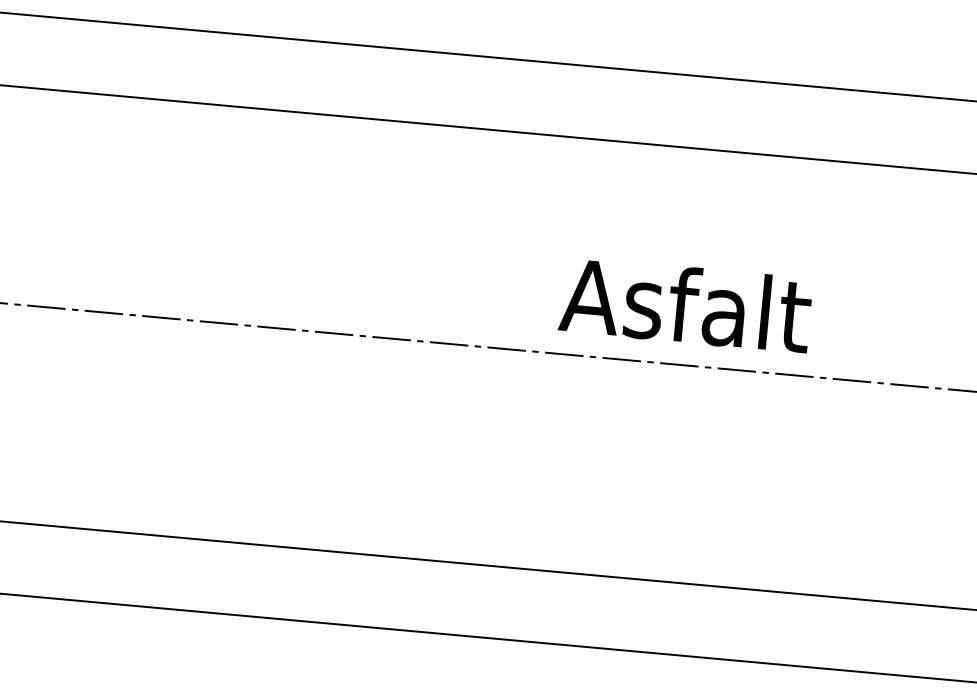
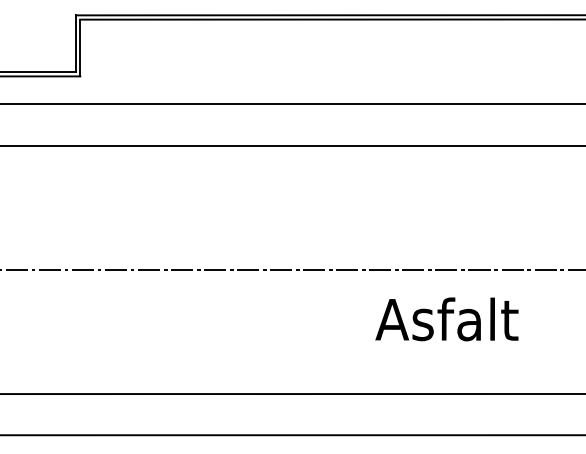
text: (684, 305) -> (446, 319), moved

